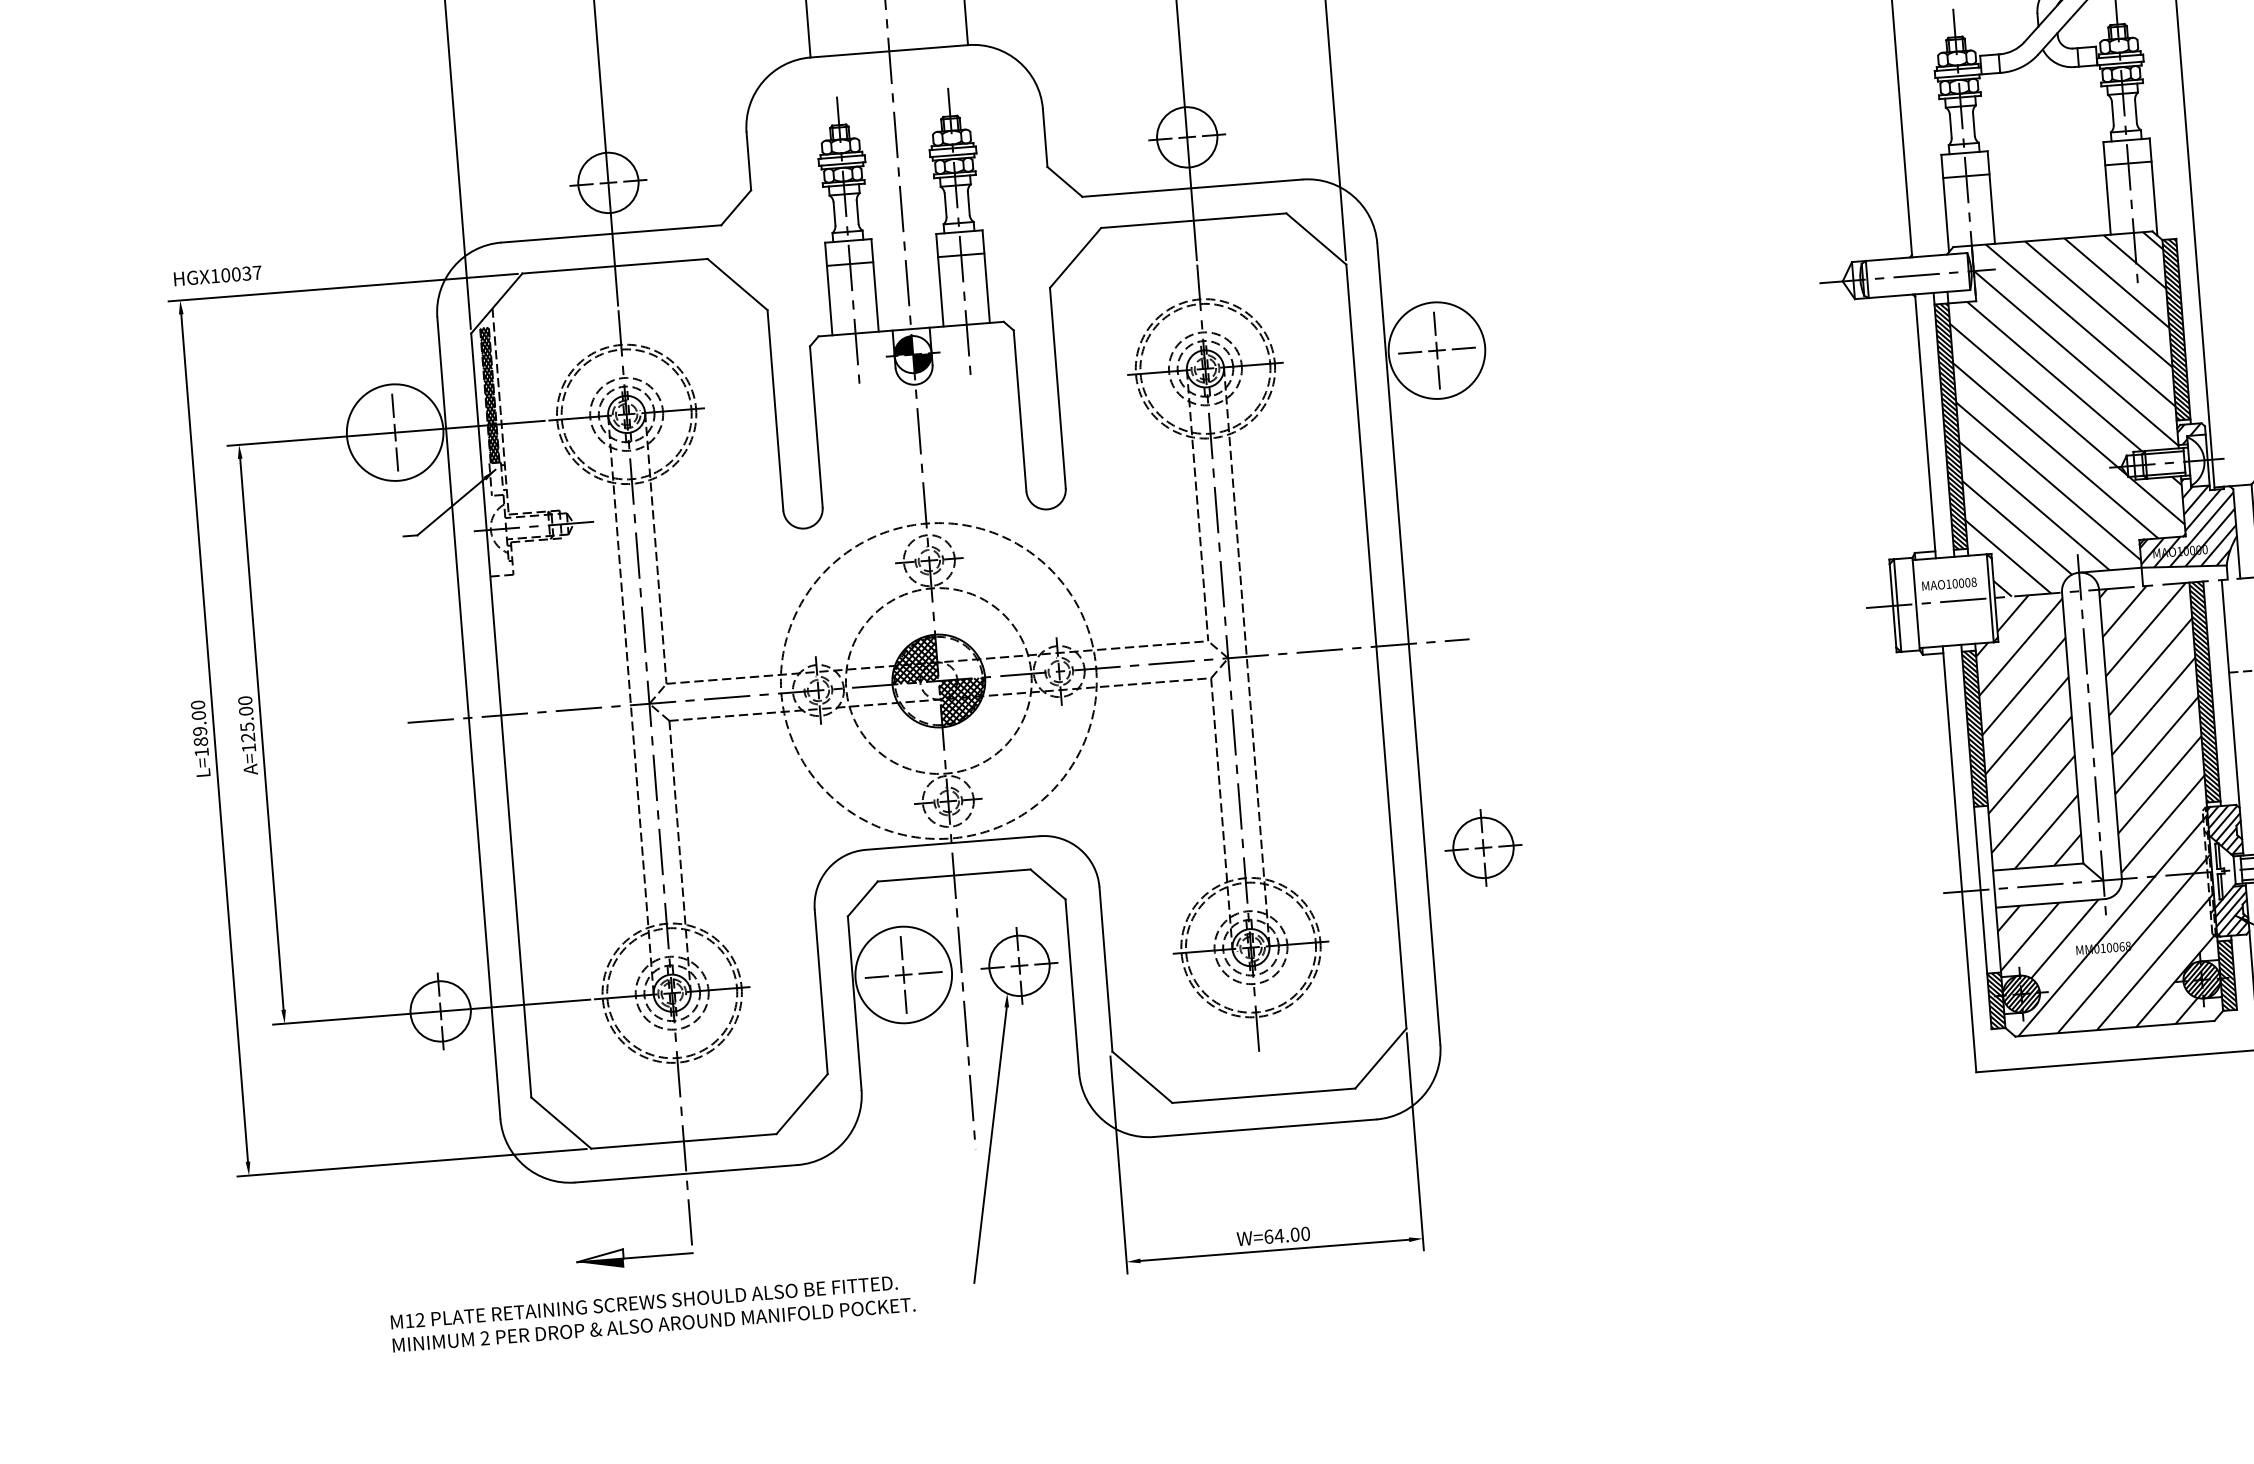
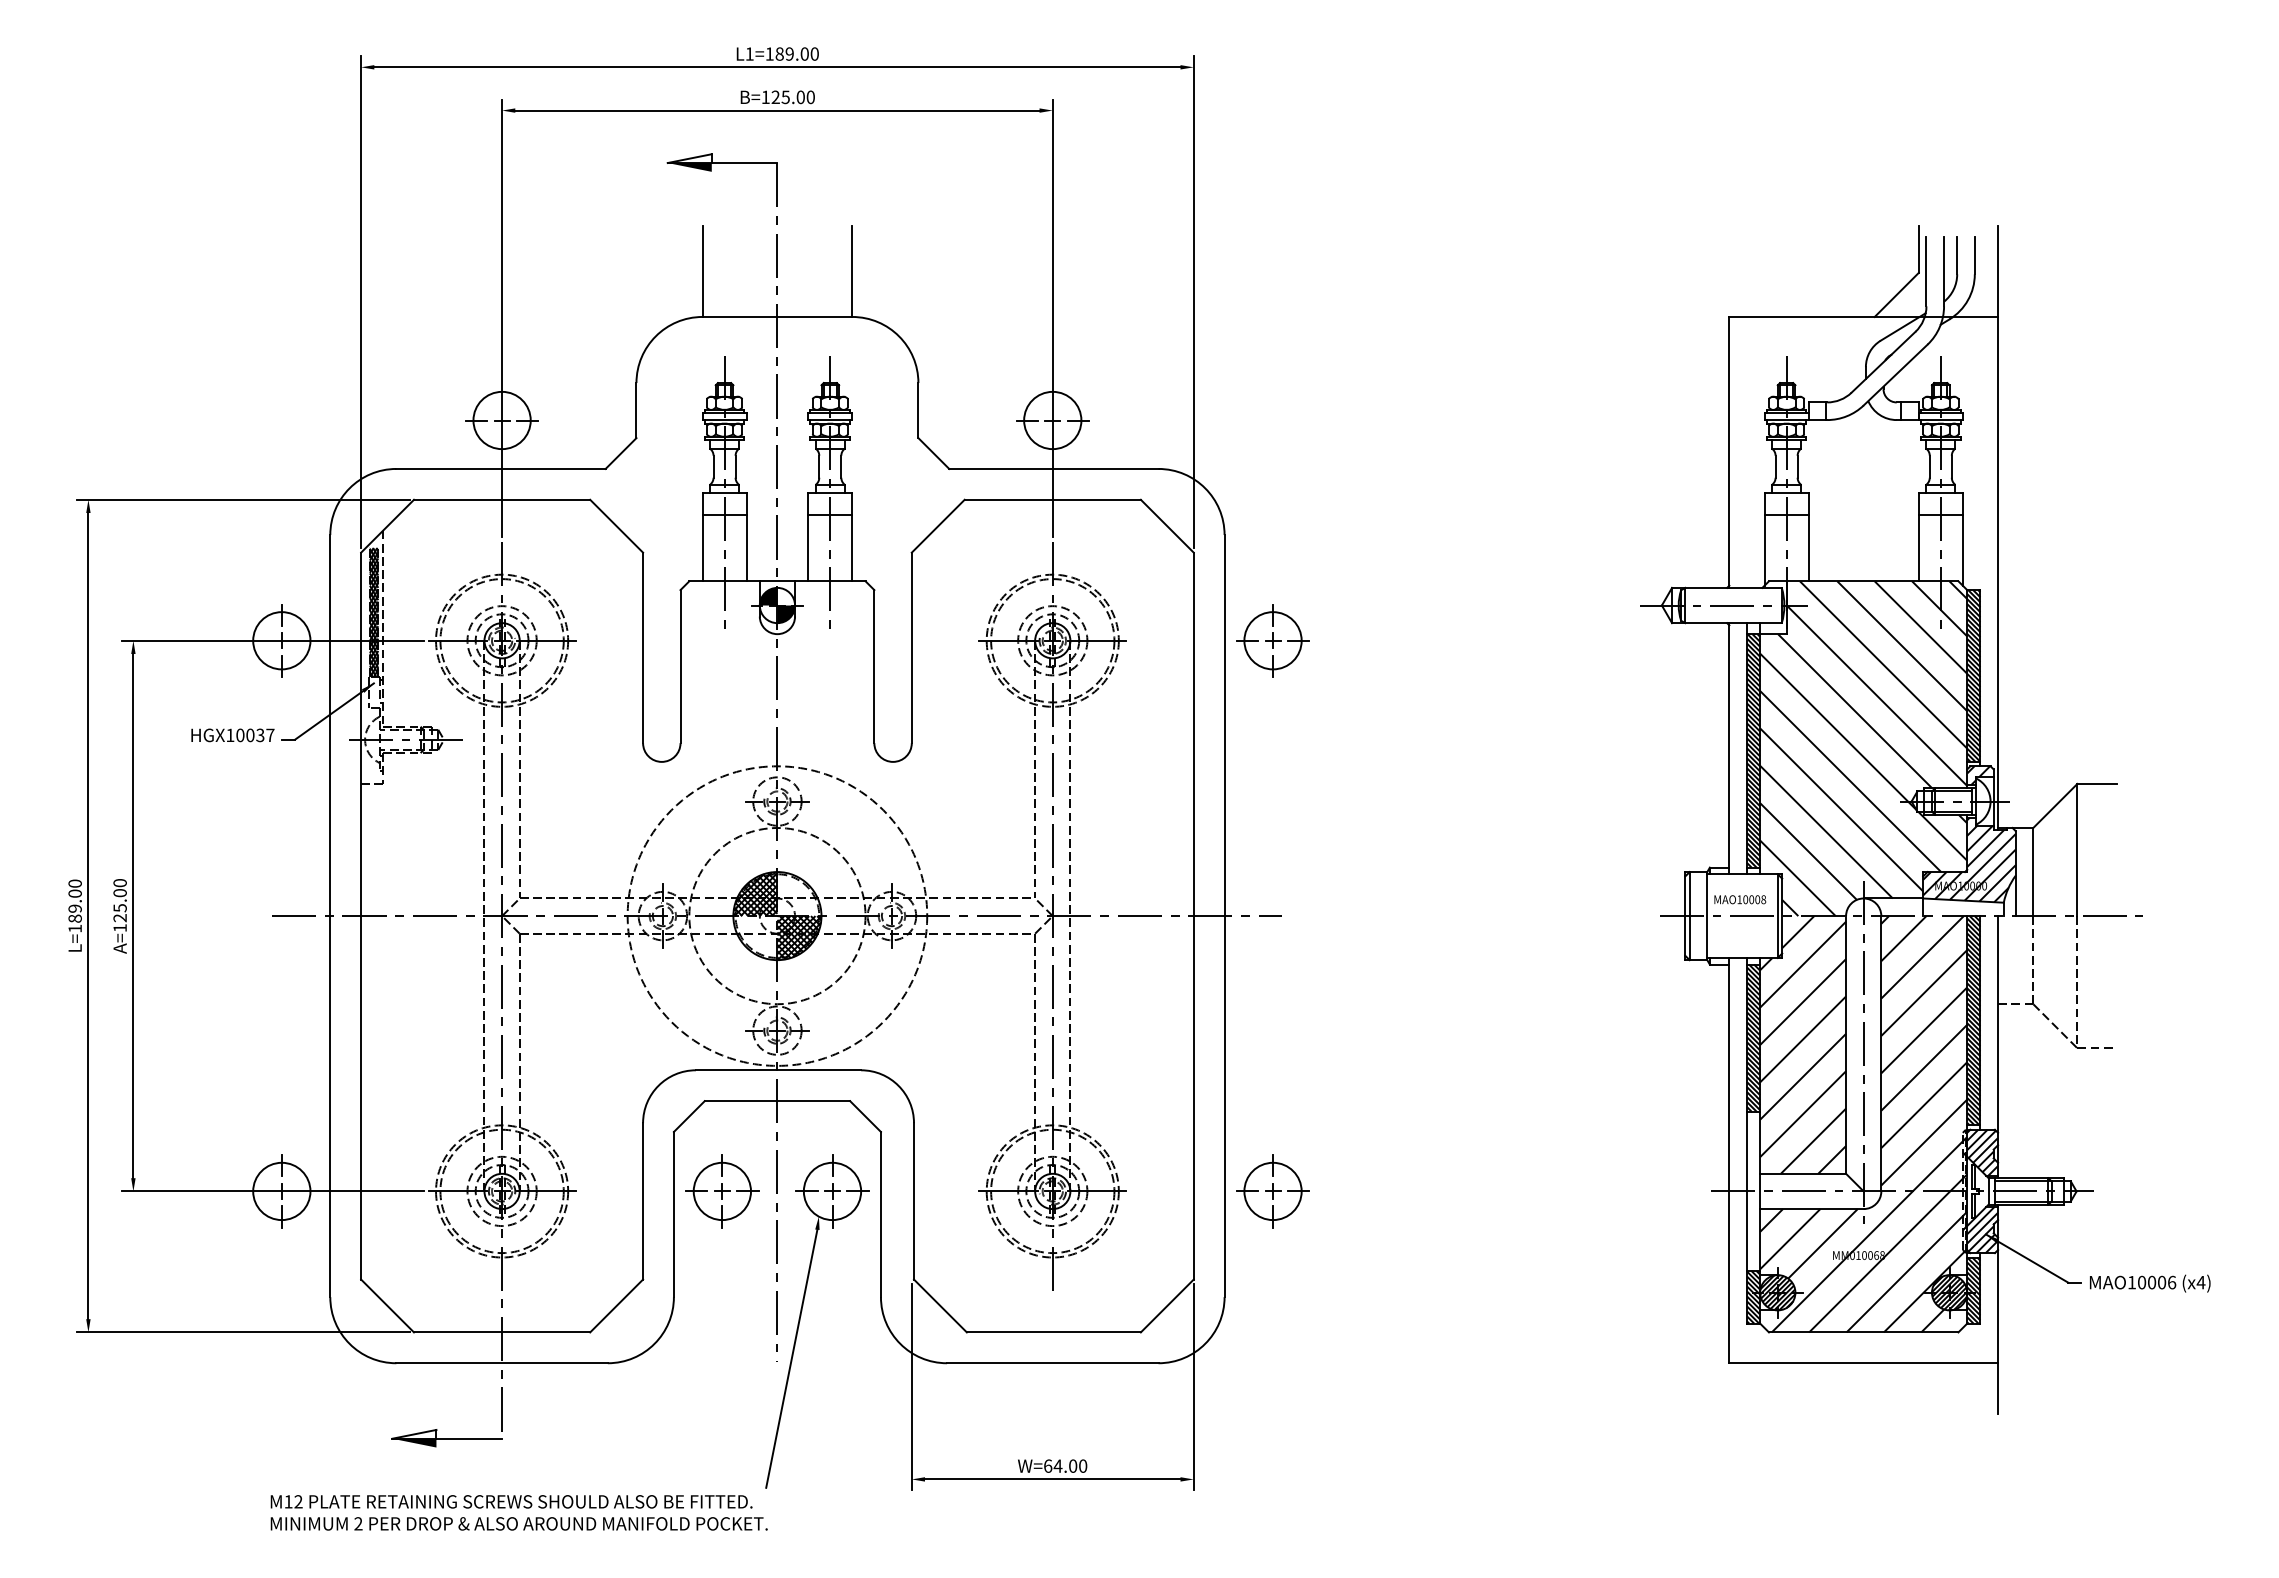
text: (217, 276) -> (232, 735), moved
circle: (1436, 350) -> (1272, 640), size x0.62
circle: (394, 432) -> (281, 640), size x0.62
part: (1482, 848) -> (1272, 1191), moved
circle: (903, 975) -> (722, 1191), size x0.62
text: (652, 1313) -> (518, 1512), moved

